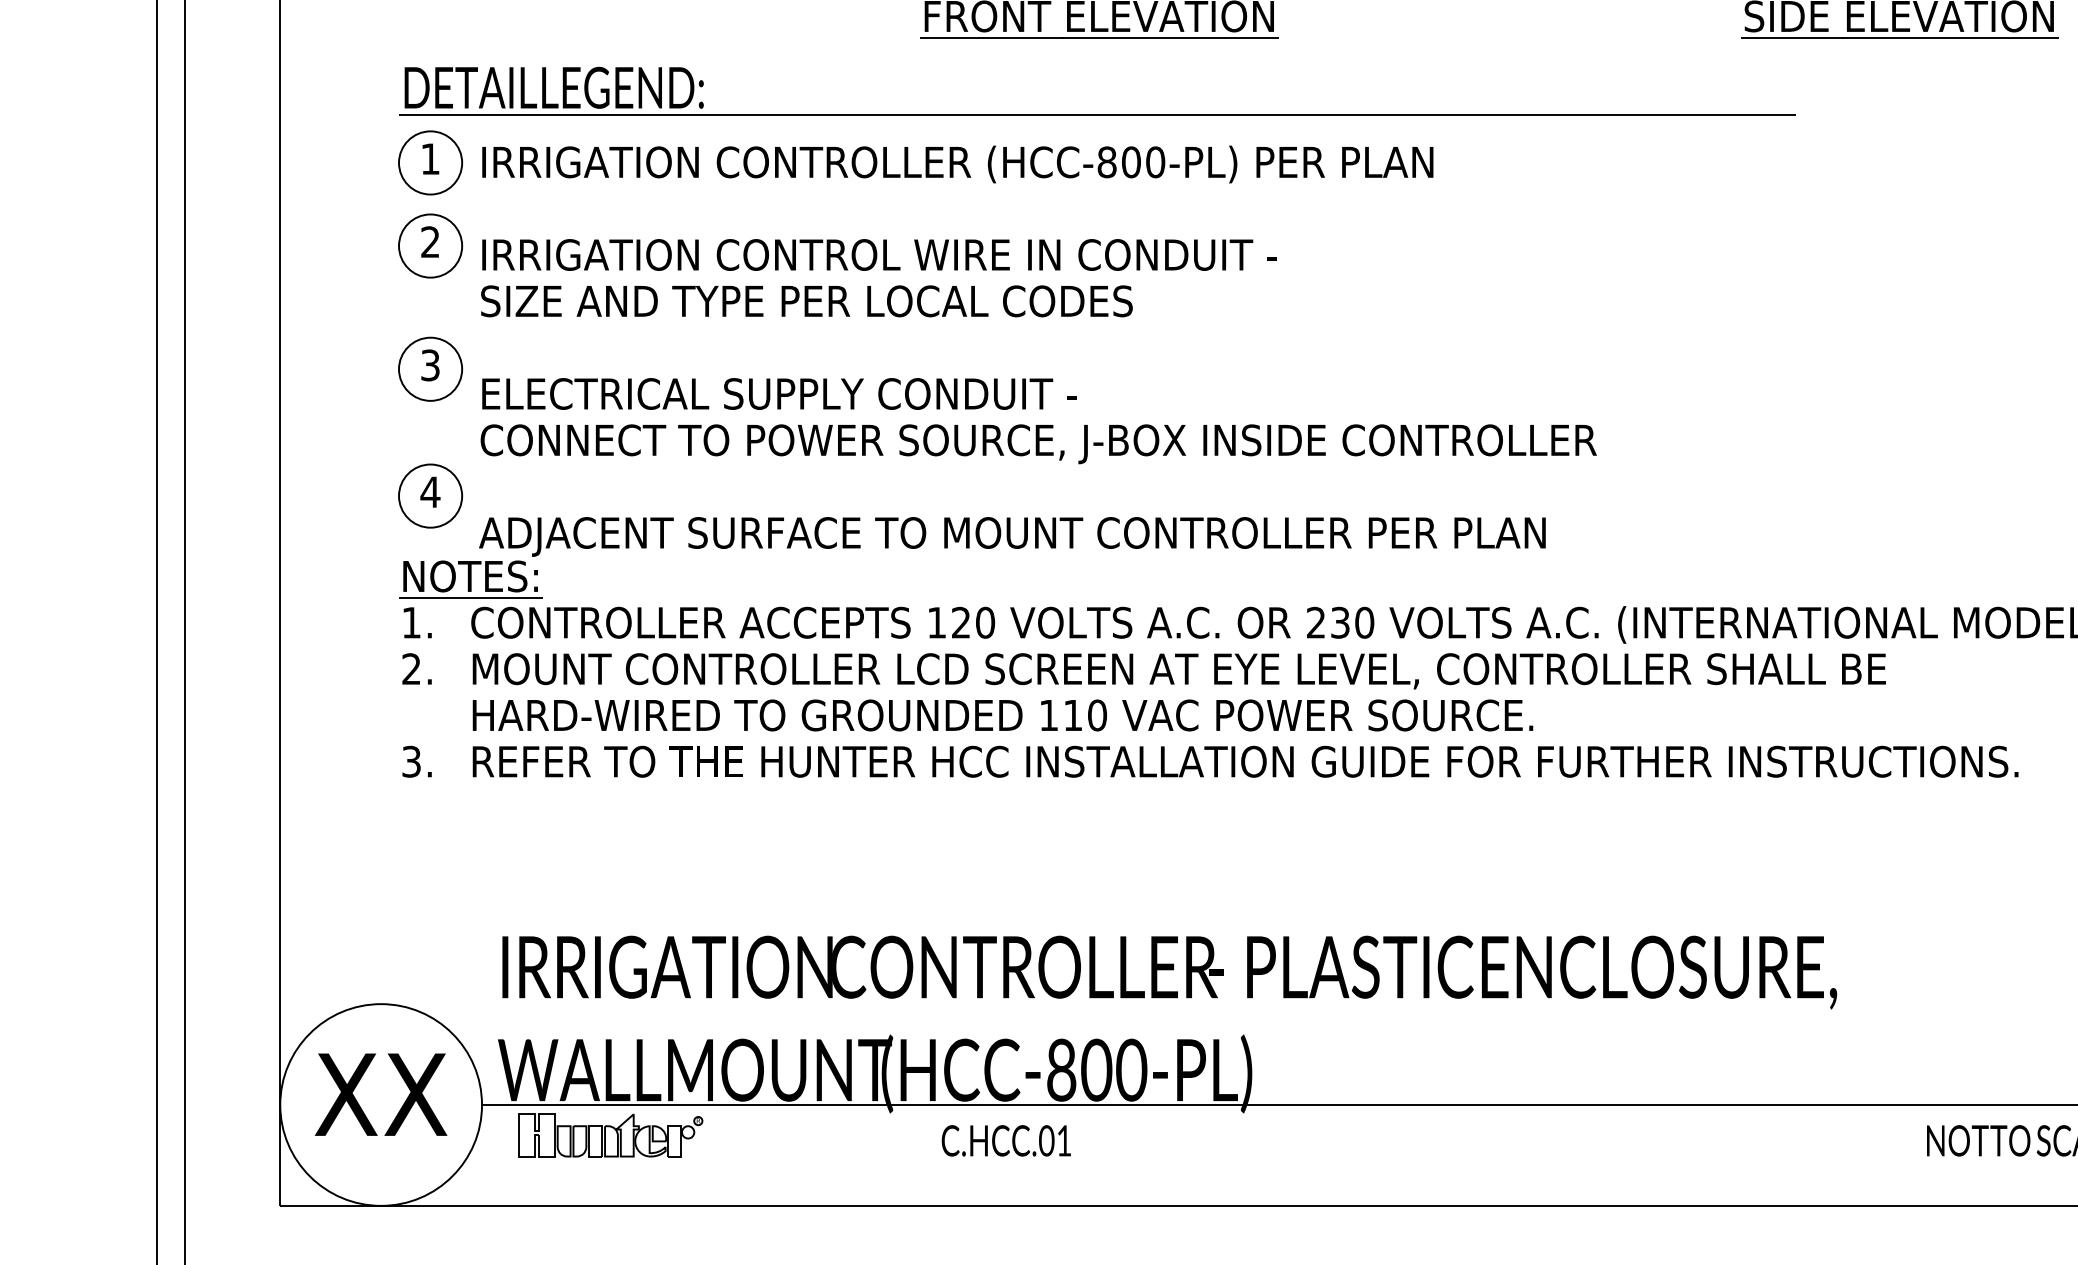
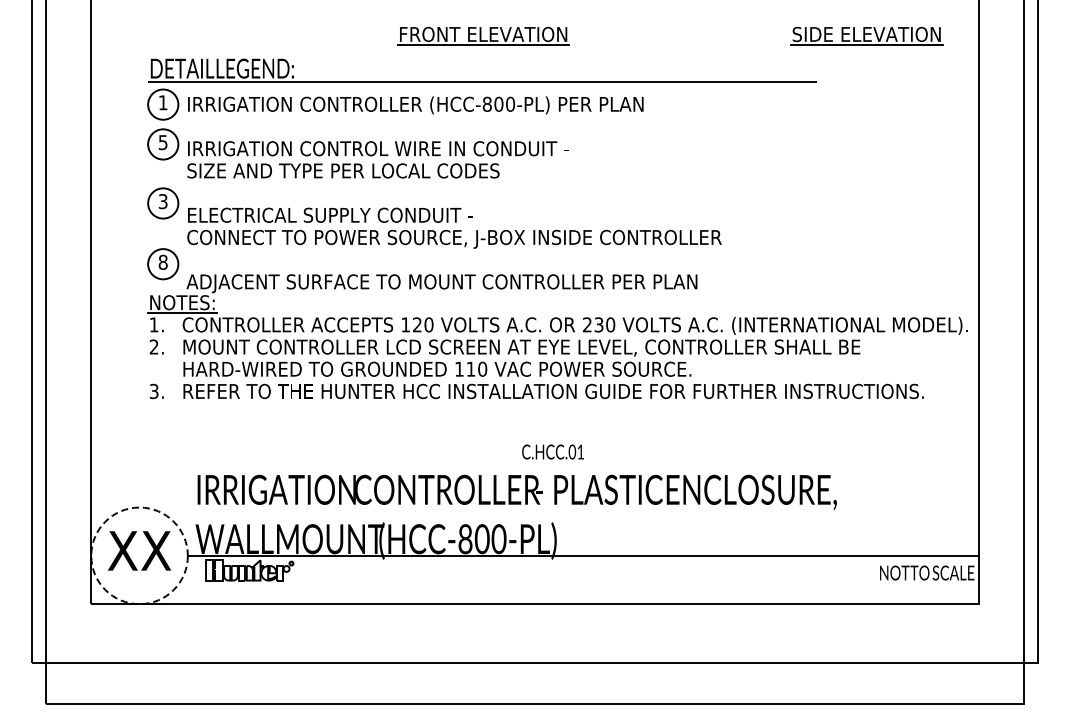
text: (429, 241) -> (162, 142), 2 -> 5
text: (429, 490) -> (162, 261), 4 -> 8
circle: (380, 1104) -> (139, 555), solid -> dashed
text: (1005, 1139) -> (552, 451), moved

